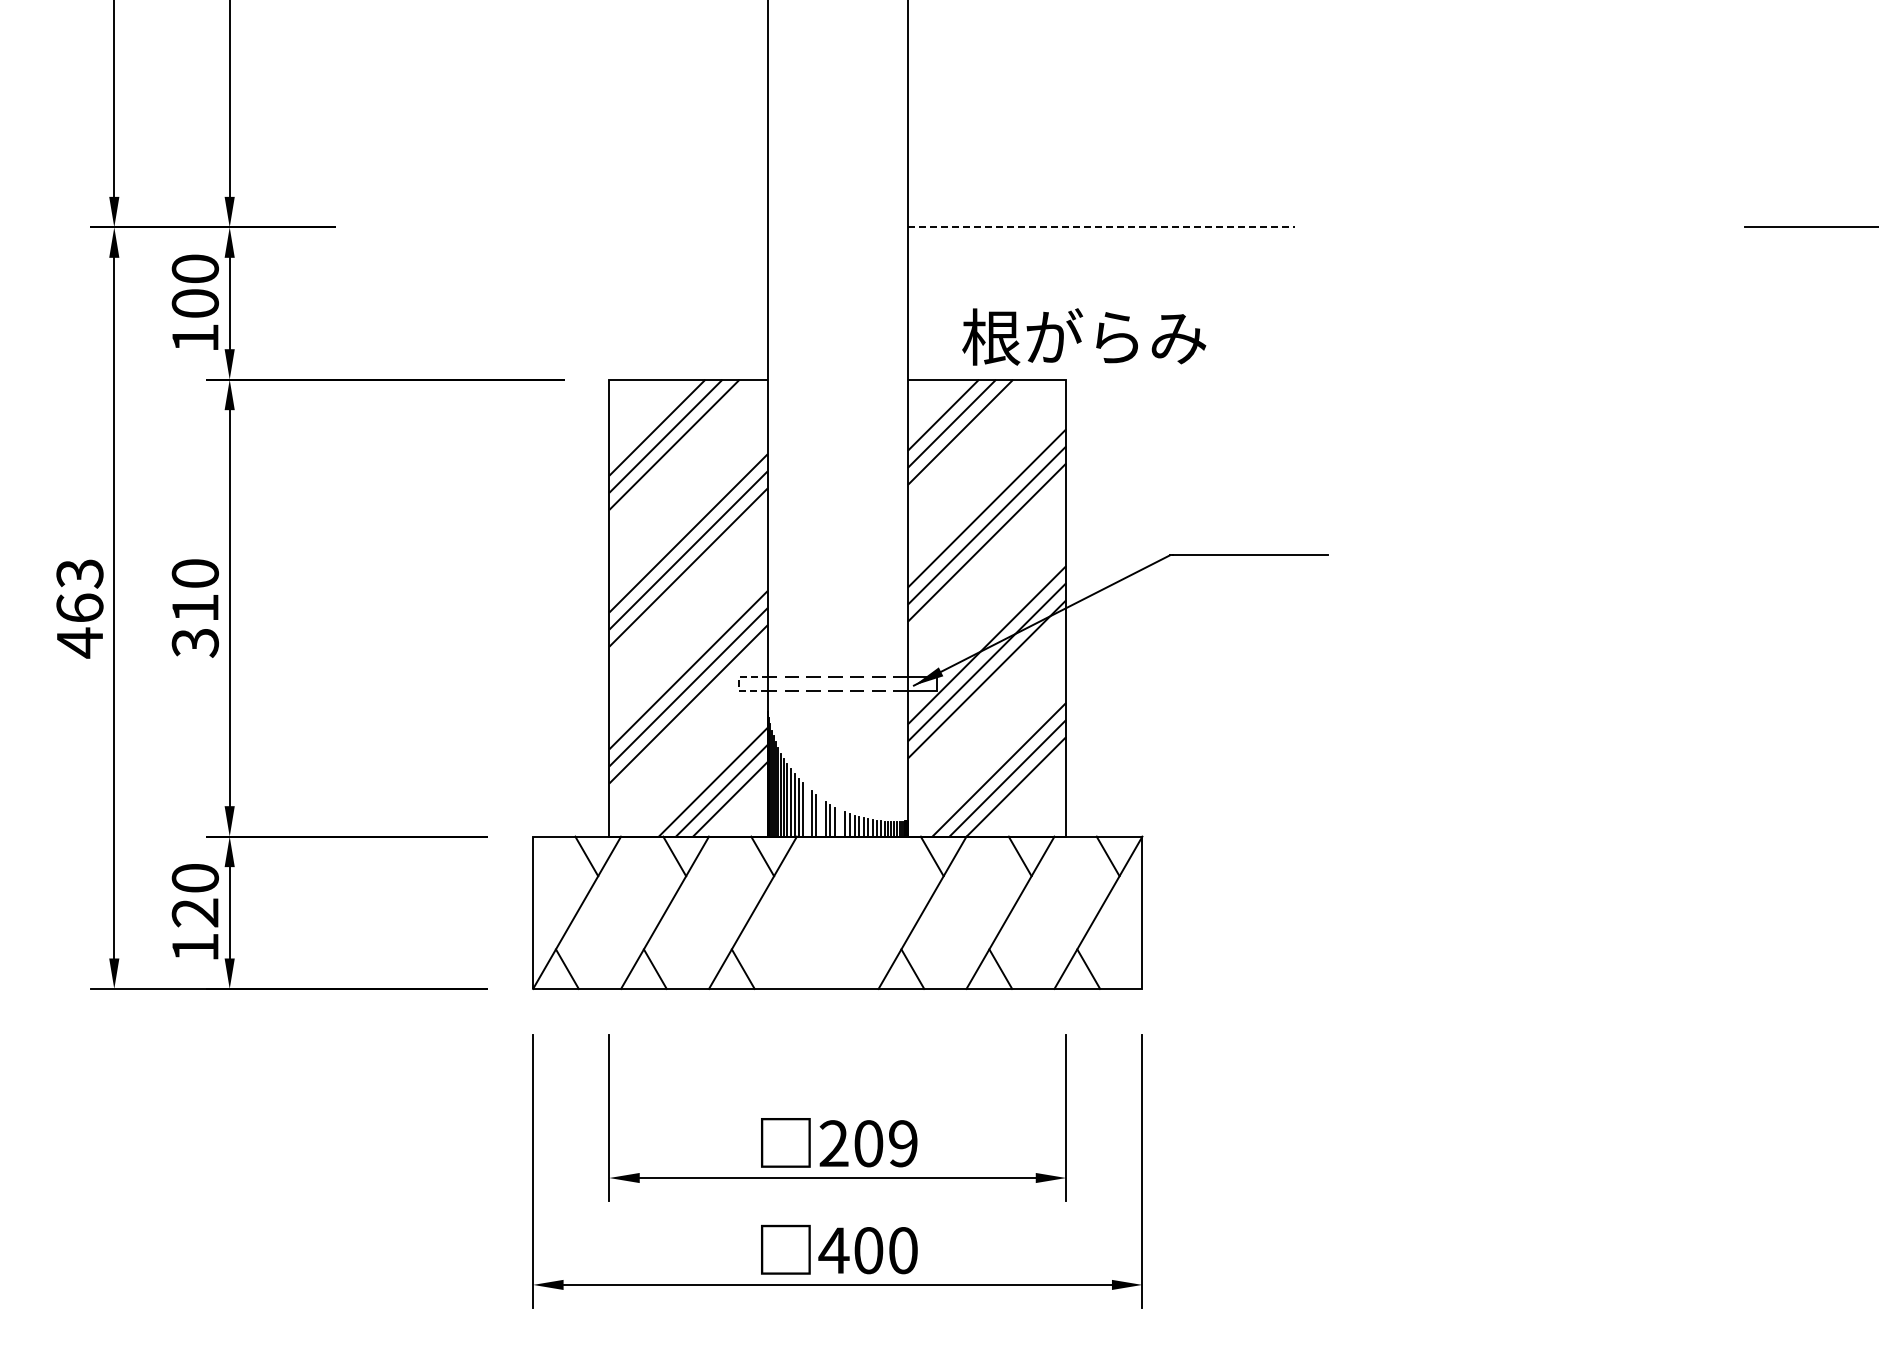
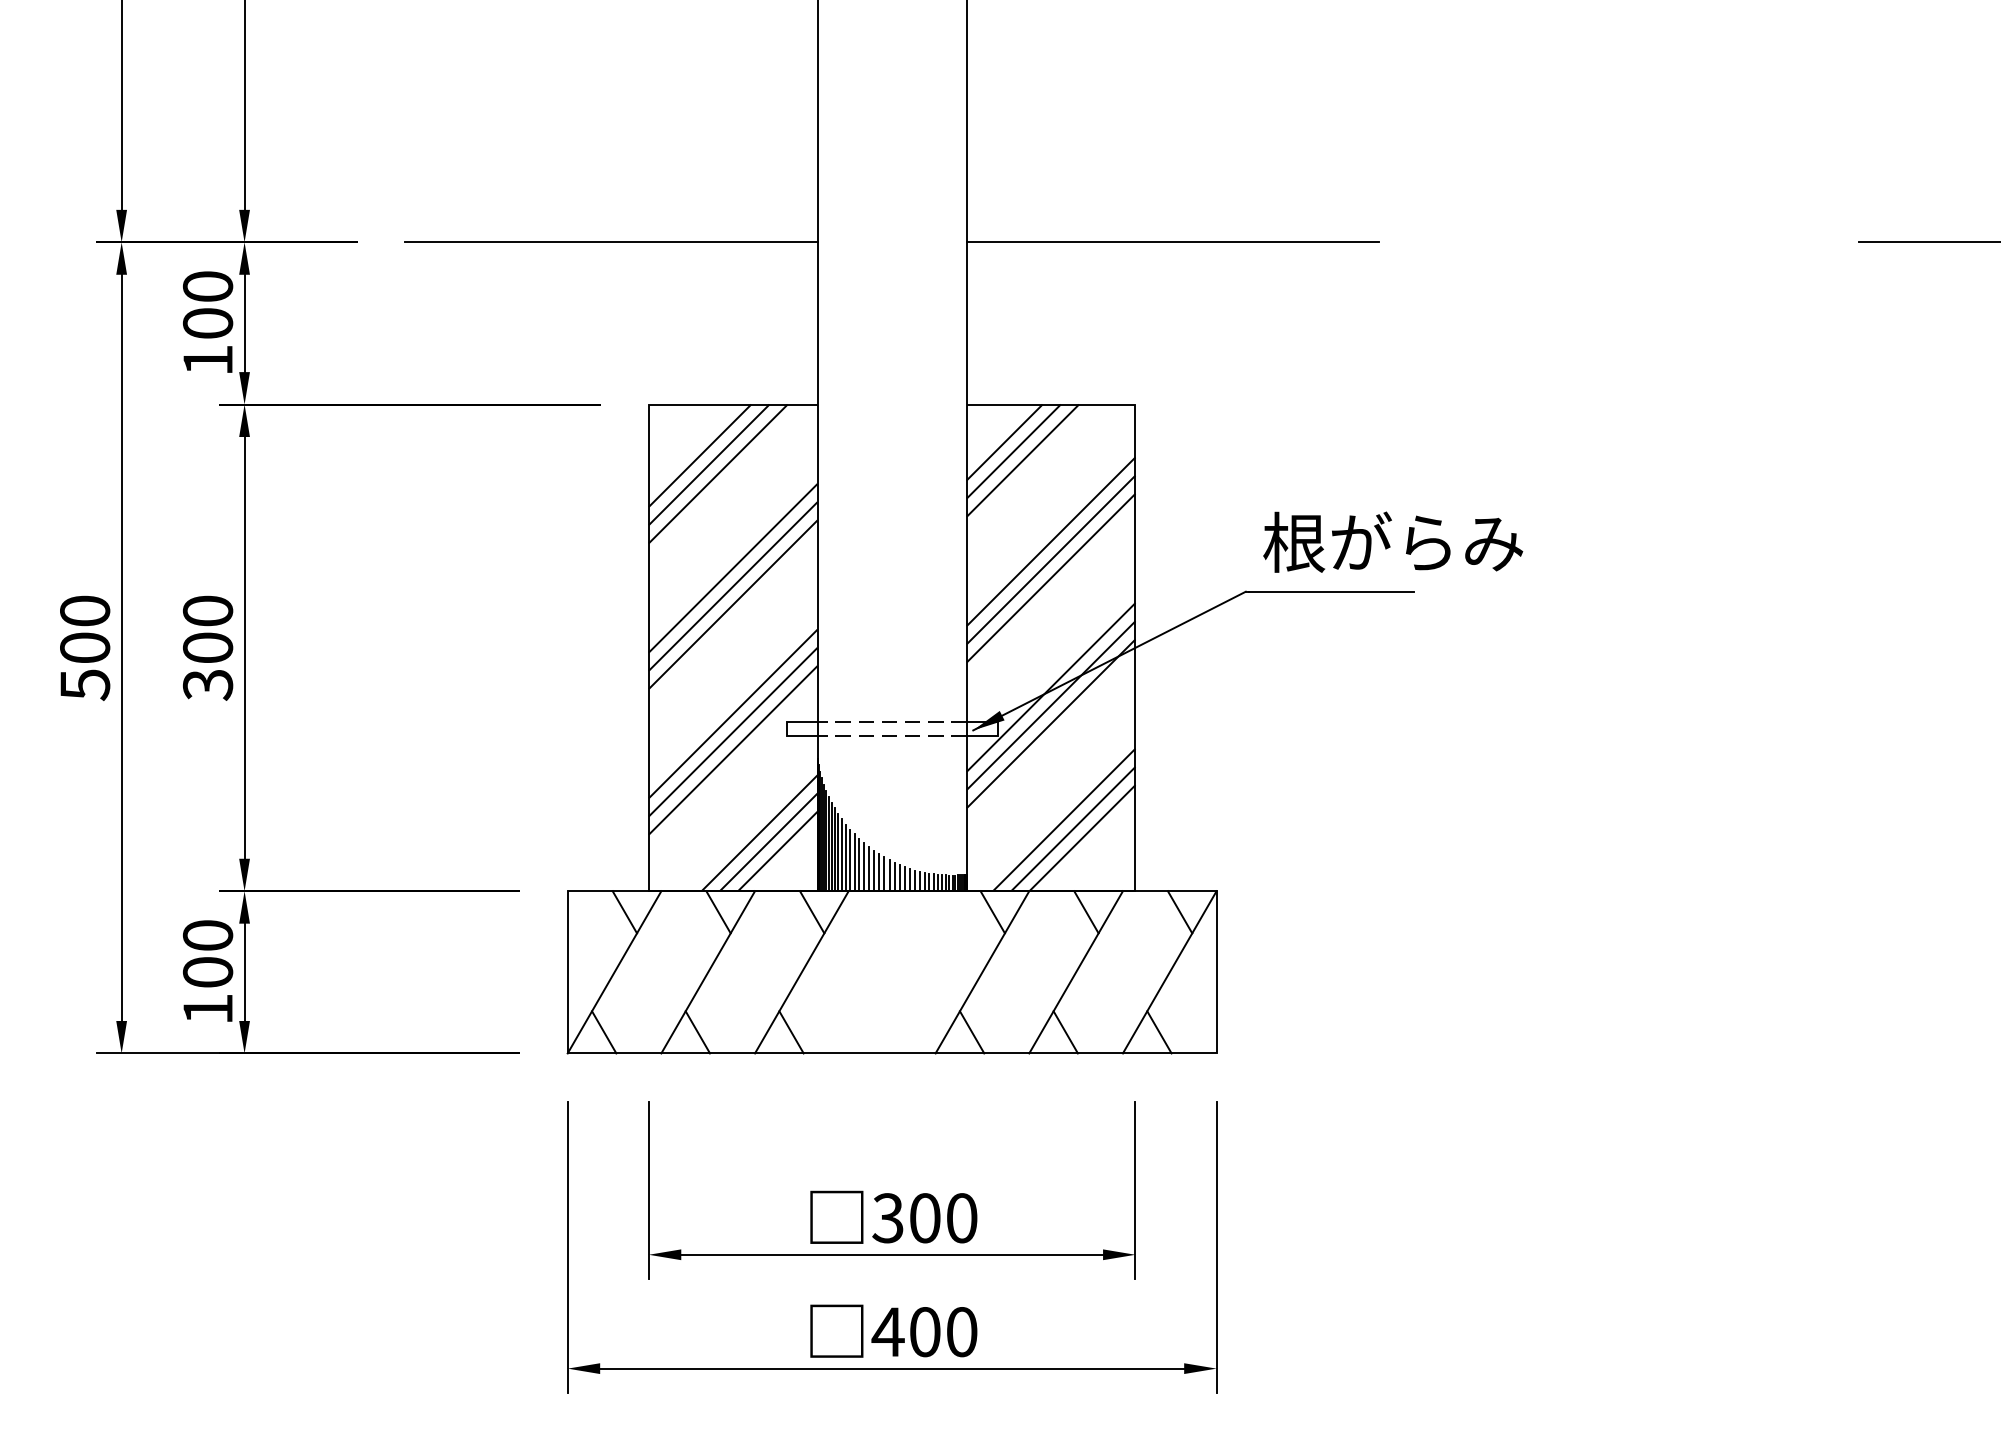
line: (573, 227) -> (610, 242), added
line: (1101, 227) -> (1173, 242), dashed -> solid
text: (1084, 336) -> (1393, 541), moved
text: (79, 608) -> (84, 648), 463 -> 500
text: (194, 608) -> (207, 648), 310 -> 300
line: (738, 684) -> (786, 729), dashed -> solid
line: (807, 811) -> (859, 864), added
line: (820, 817) -> (873, 870), added
line: (840, 823) -> (895, 877), added
text: (194, 912) -> (207, 972), 120 -> 100
text: (868, 1143) -> (924, 1218), 209 -> 300

